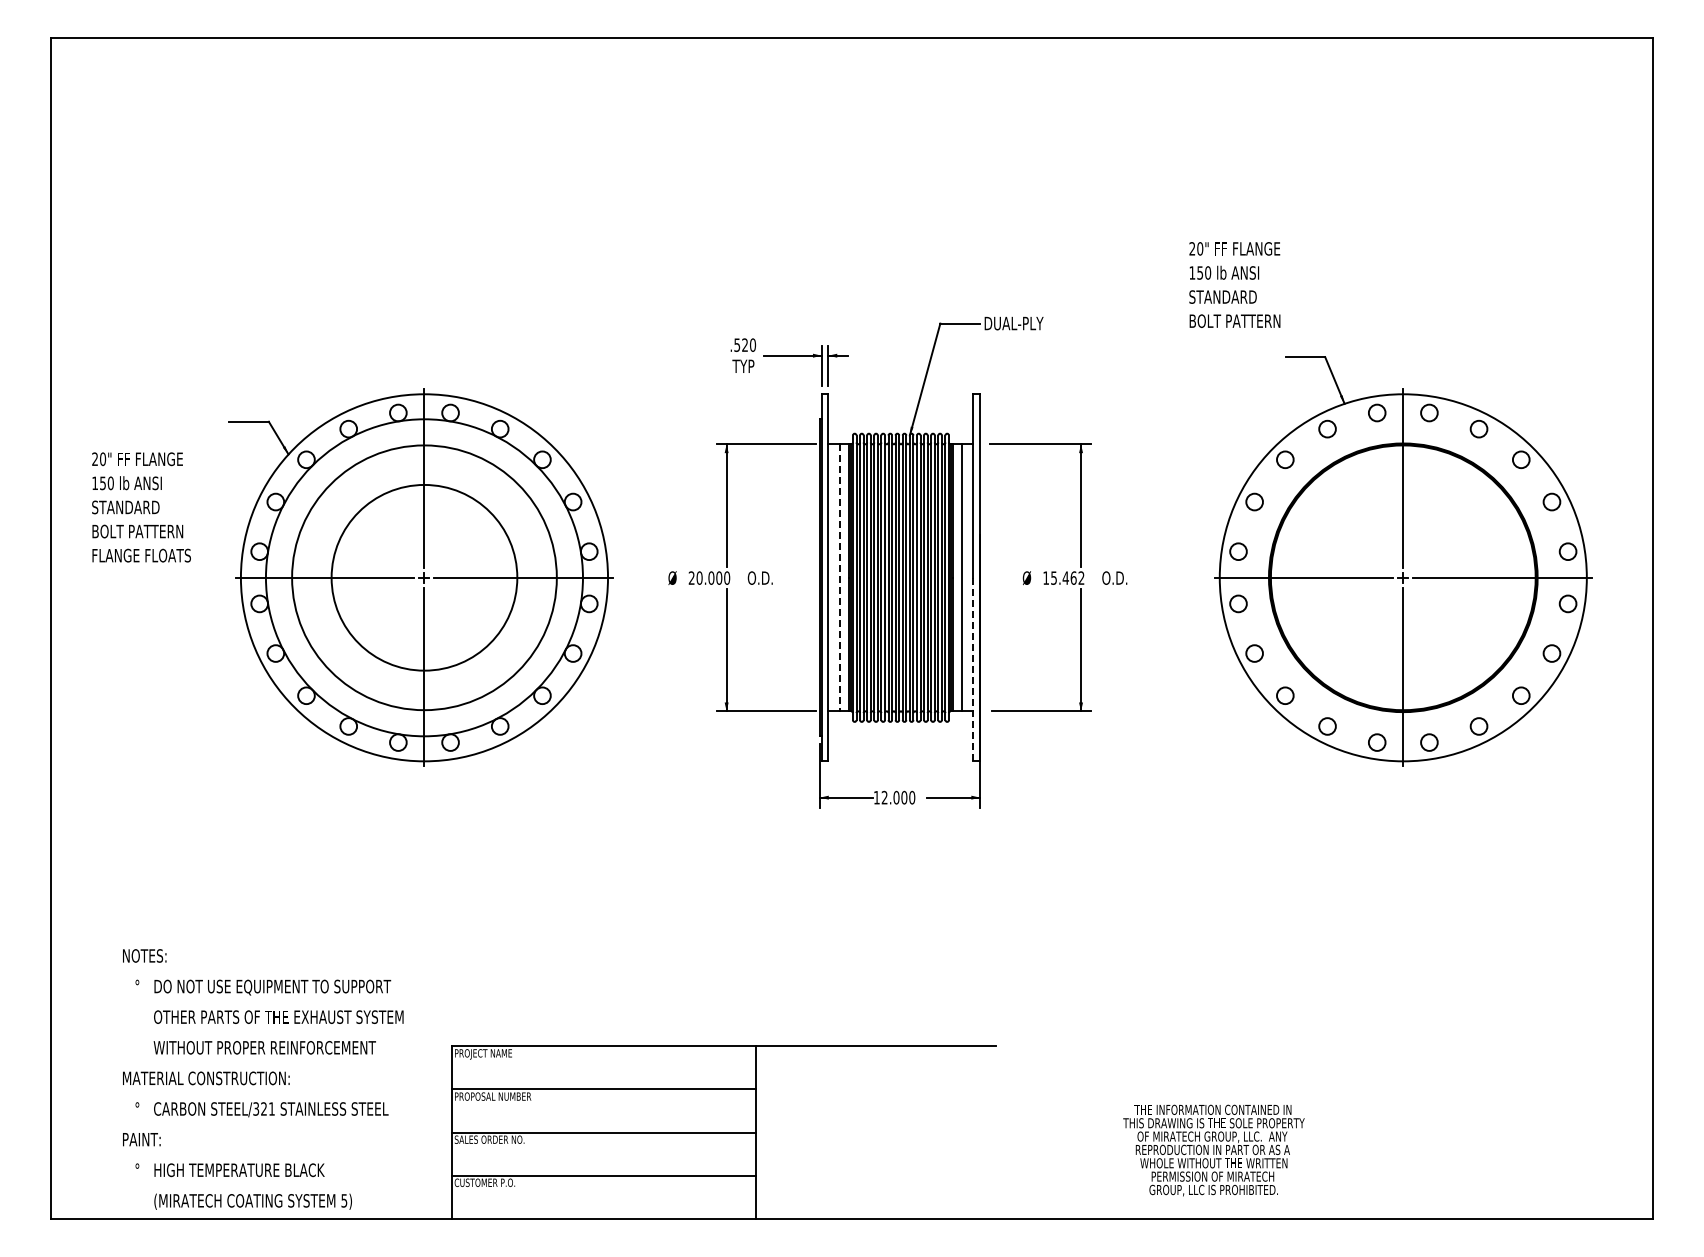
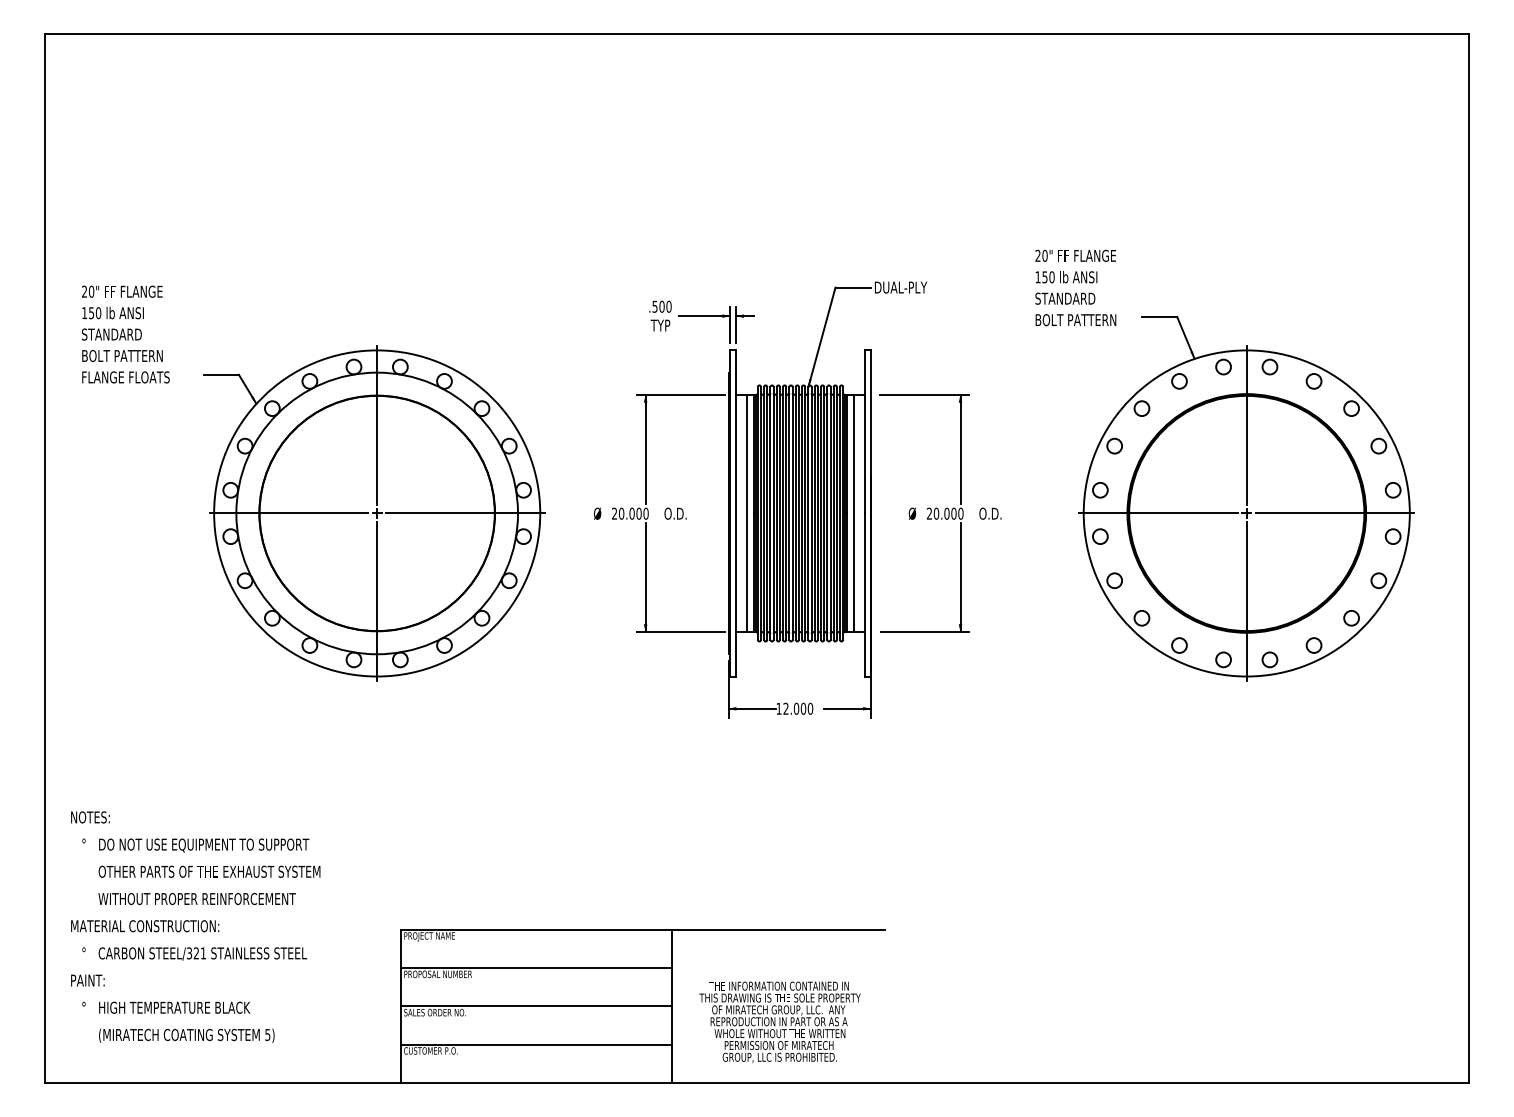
text: (1234, 284) -> (1075, 287), moved
text: (745, 344) -> (662, 306), .520 -> .500
text: (141, 507) -> (125, 334), moved
circle: (424, 577) -> (377, 513), size x1.43
text: (1063, 577) -> (944, 513), 15.462 -> 20.000
line: (840, 578) -> (746, 514), dashed -> solid
line: (973, 669) -> (864, 594), dashed -> solid
text: (263, 1079) -> (195, 927), moved
text: (1213, 1150) -> (779, 1022), moved

